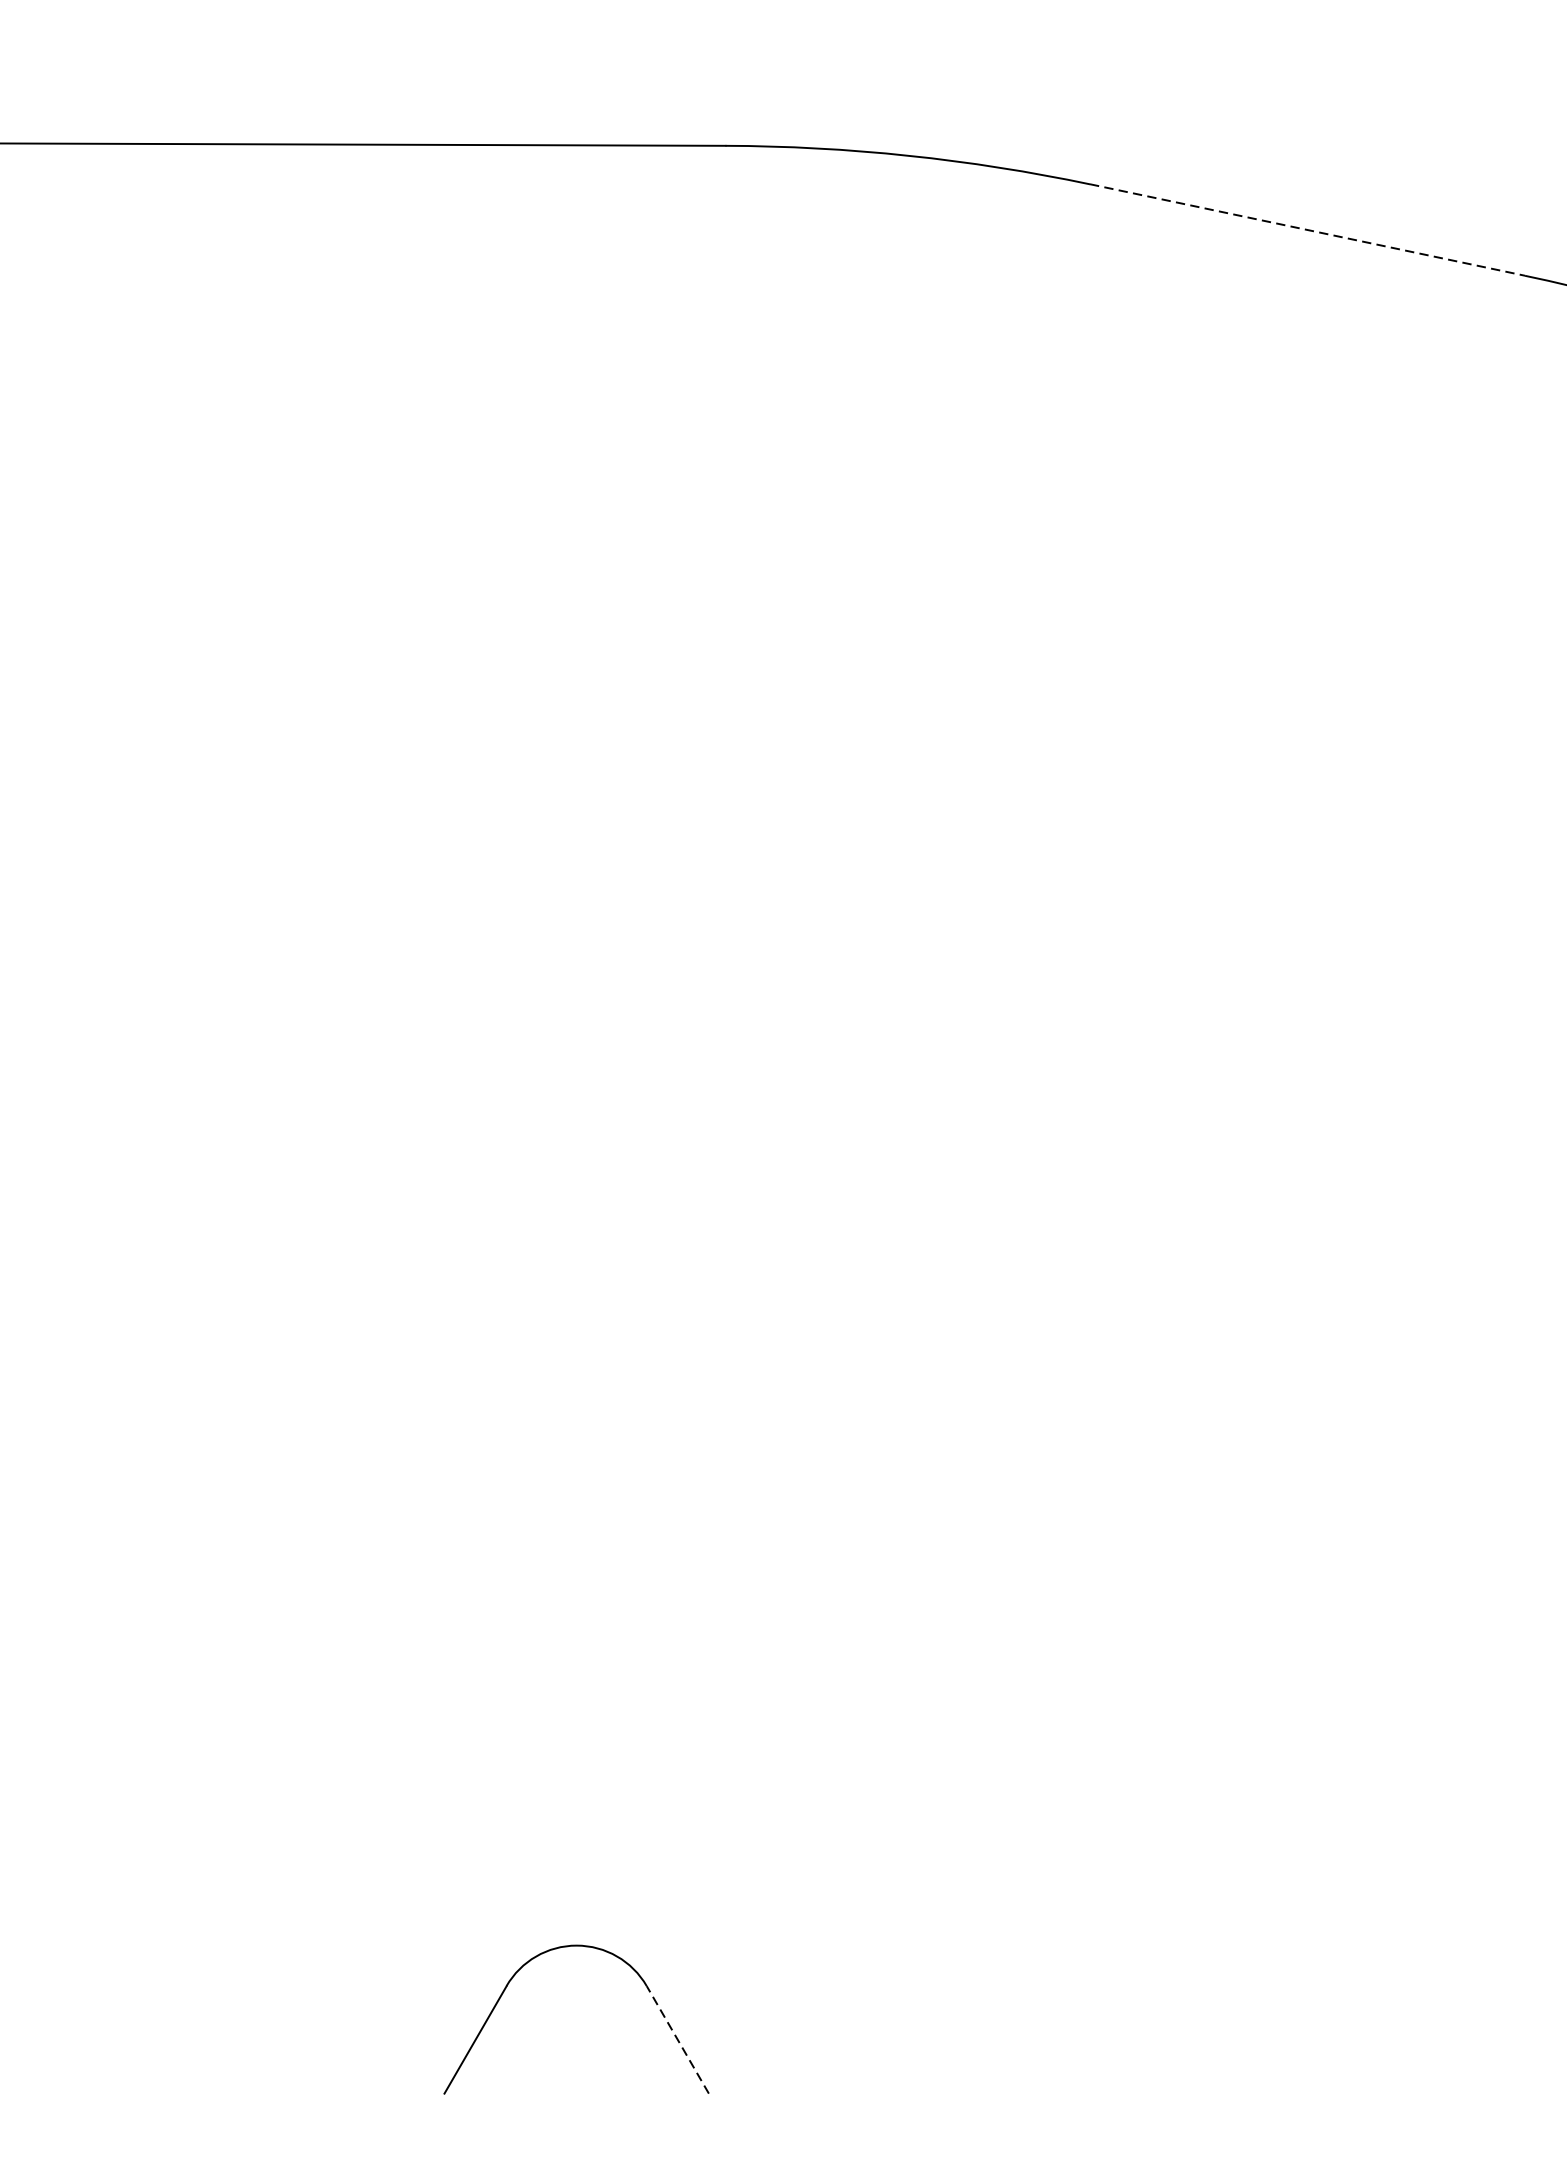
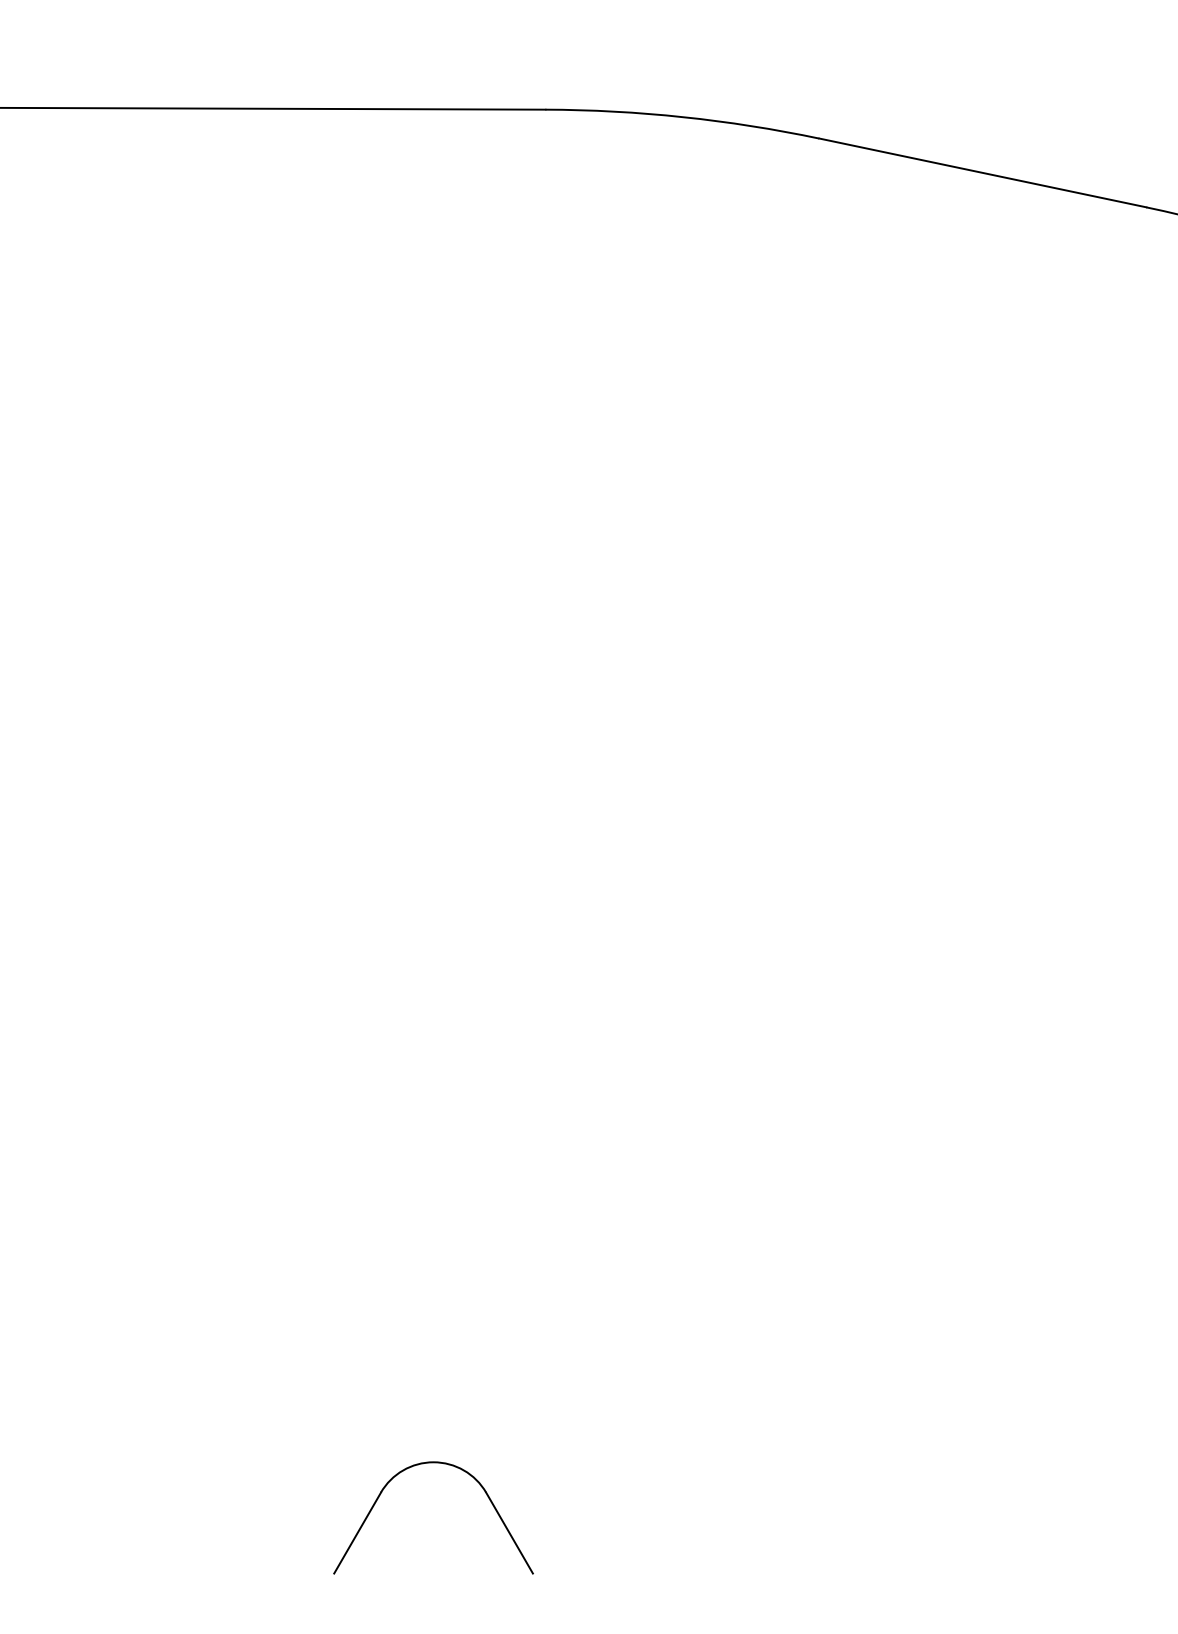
line: (1308, 230) -> (983, 173), dashed -> solid
line: (677, 2040) -> (509, 1533), dashed -> solid

